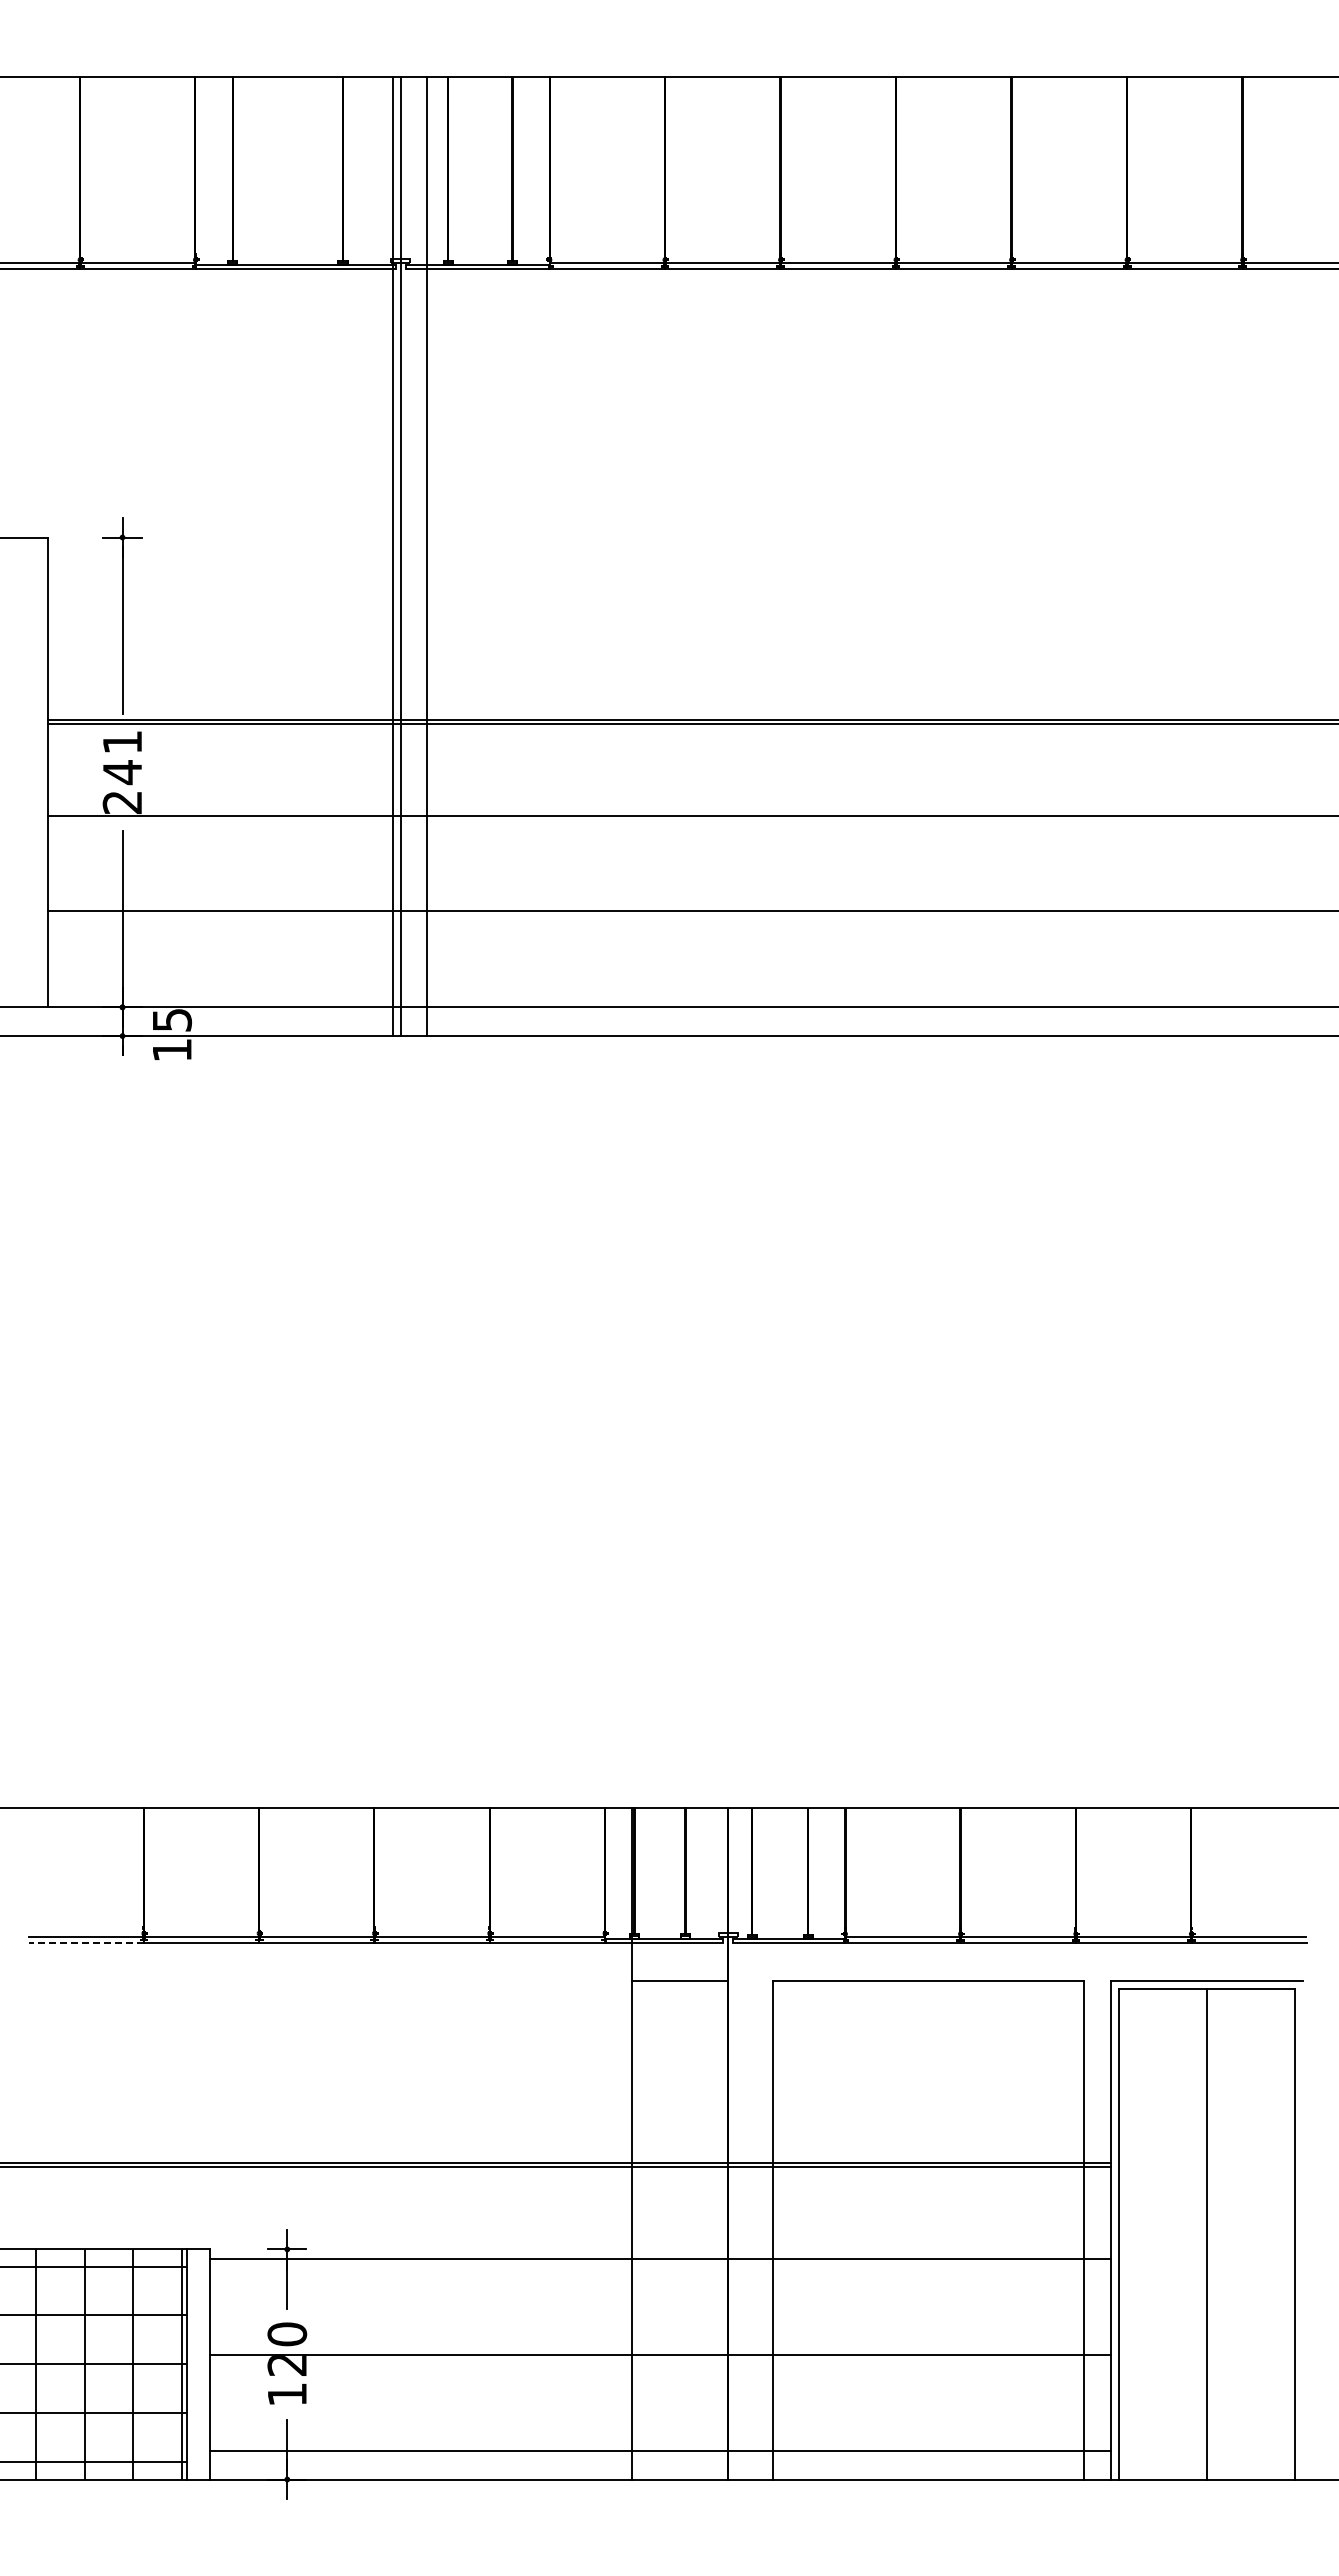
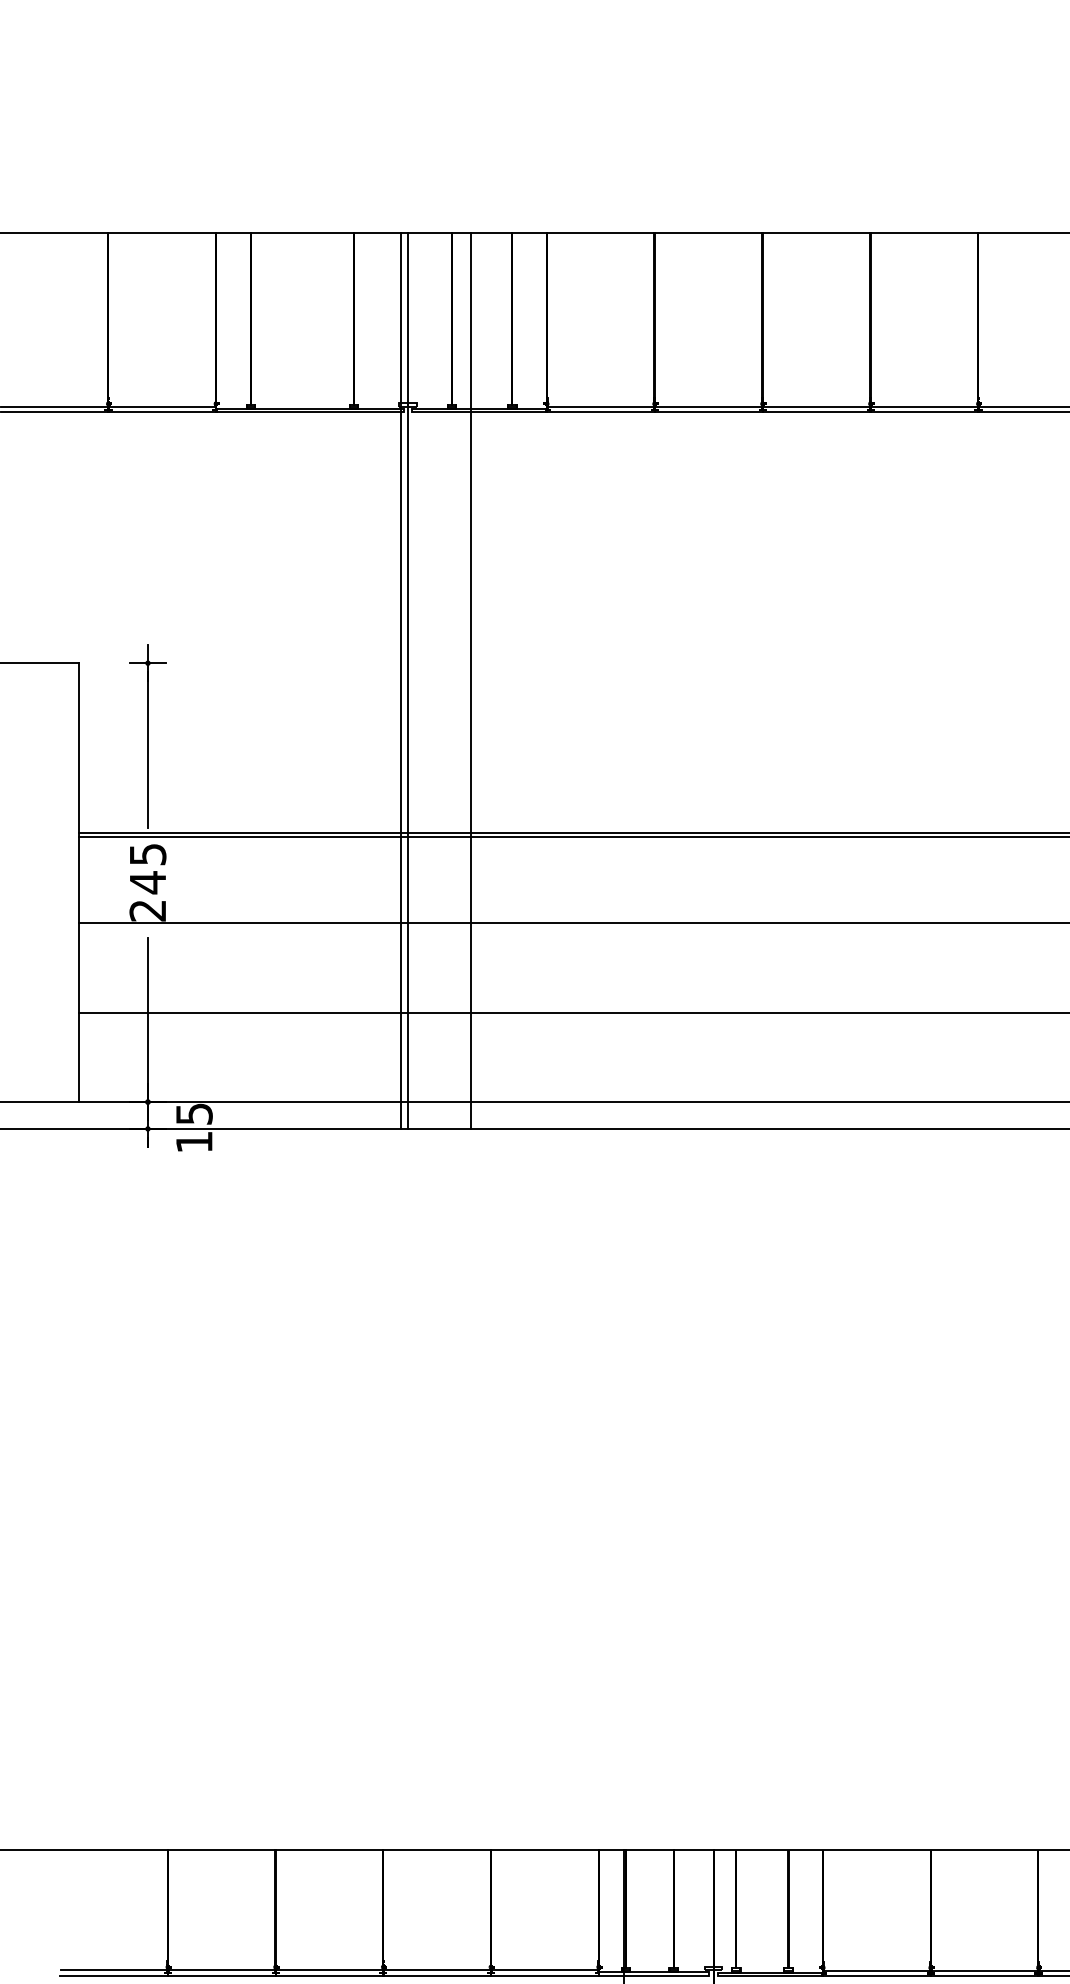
line: (427, 556) -> (471, 680), moved
text: (122, 742) -> (147, 854), 241 -> 245
line: (86, 1942) -> (114, 1975), dashed -> solid

